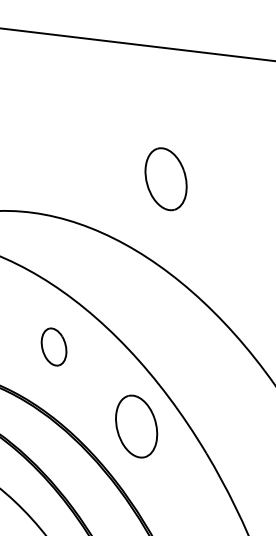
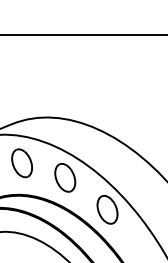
part: (166, 178) -> (107, 94), removed
part: (54, 346) -> (65, 177), size x1.67

